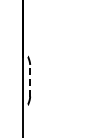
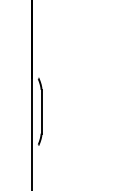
line: (30, 80) -> (41, 111), dashed -> solid

